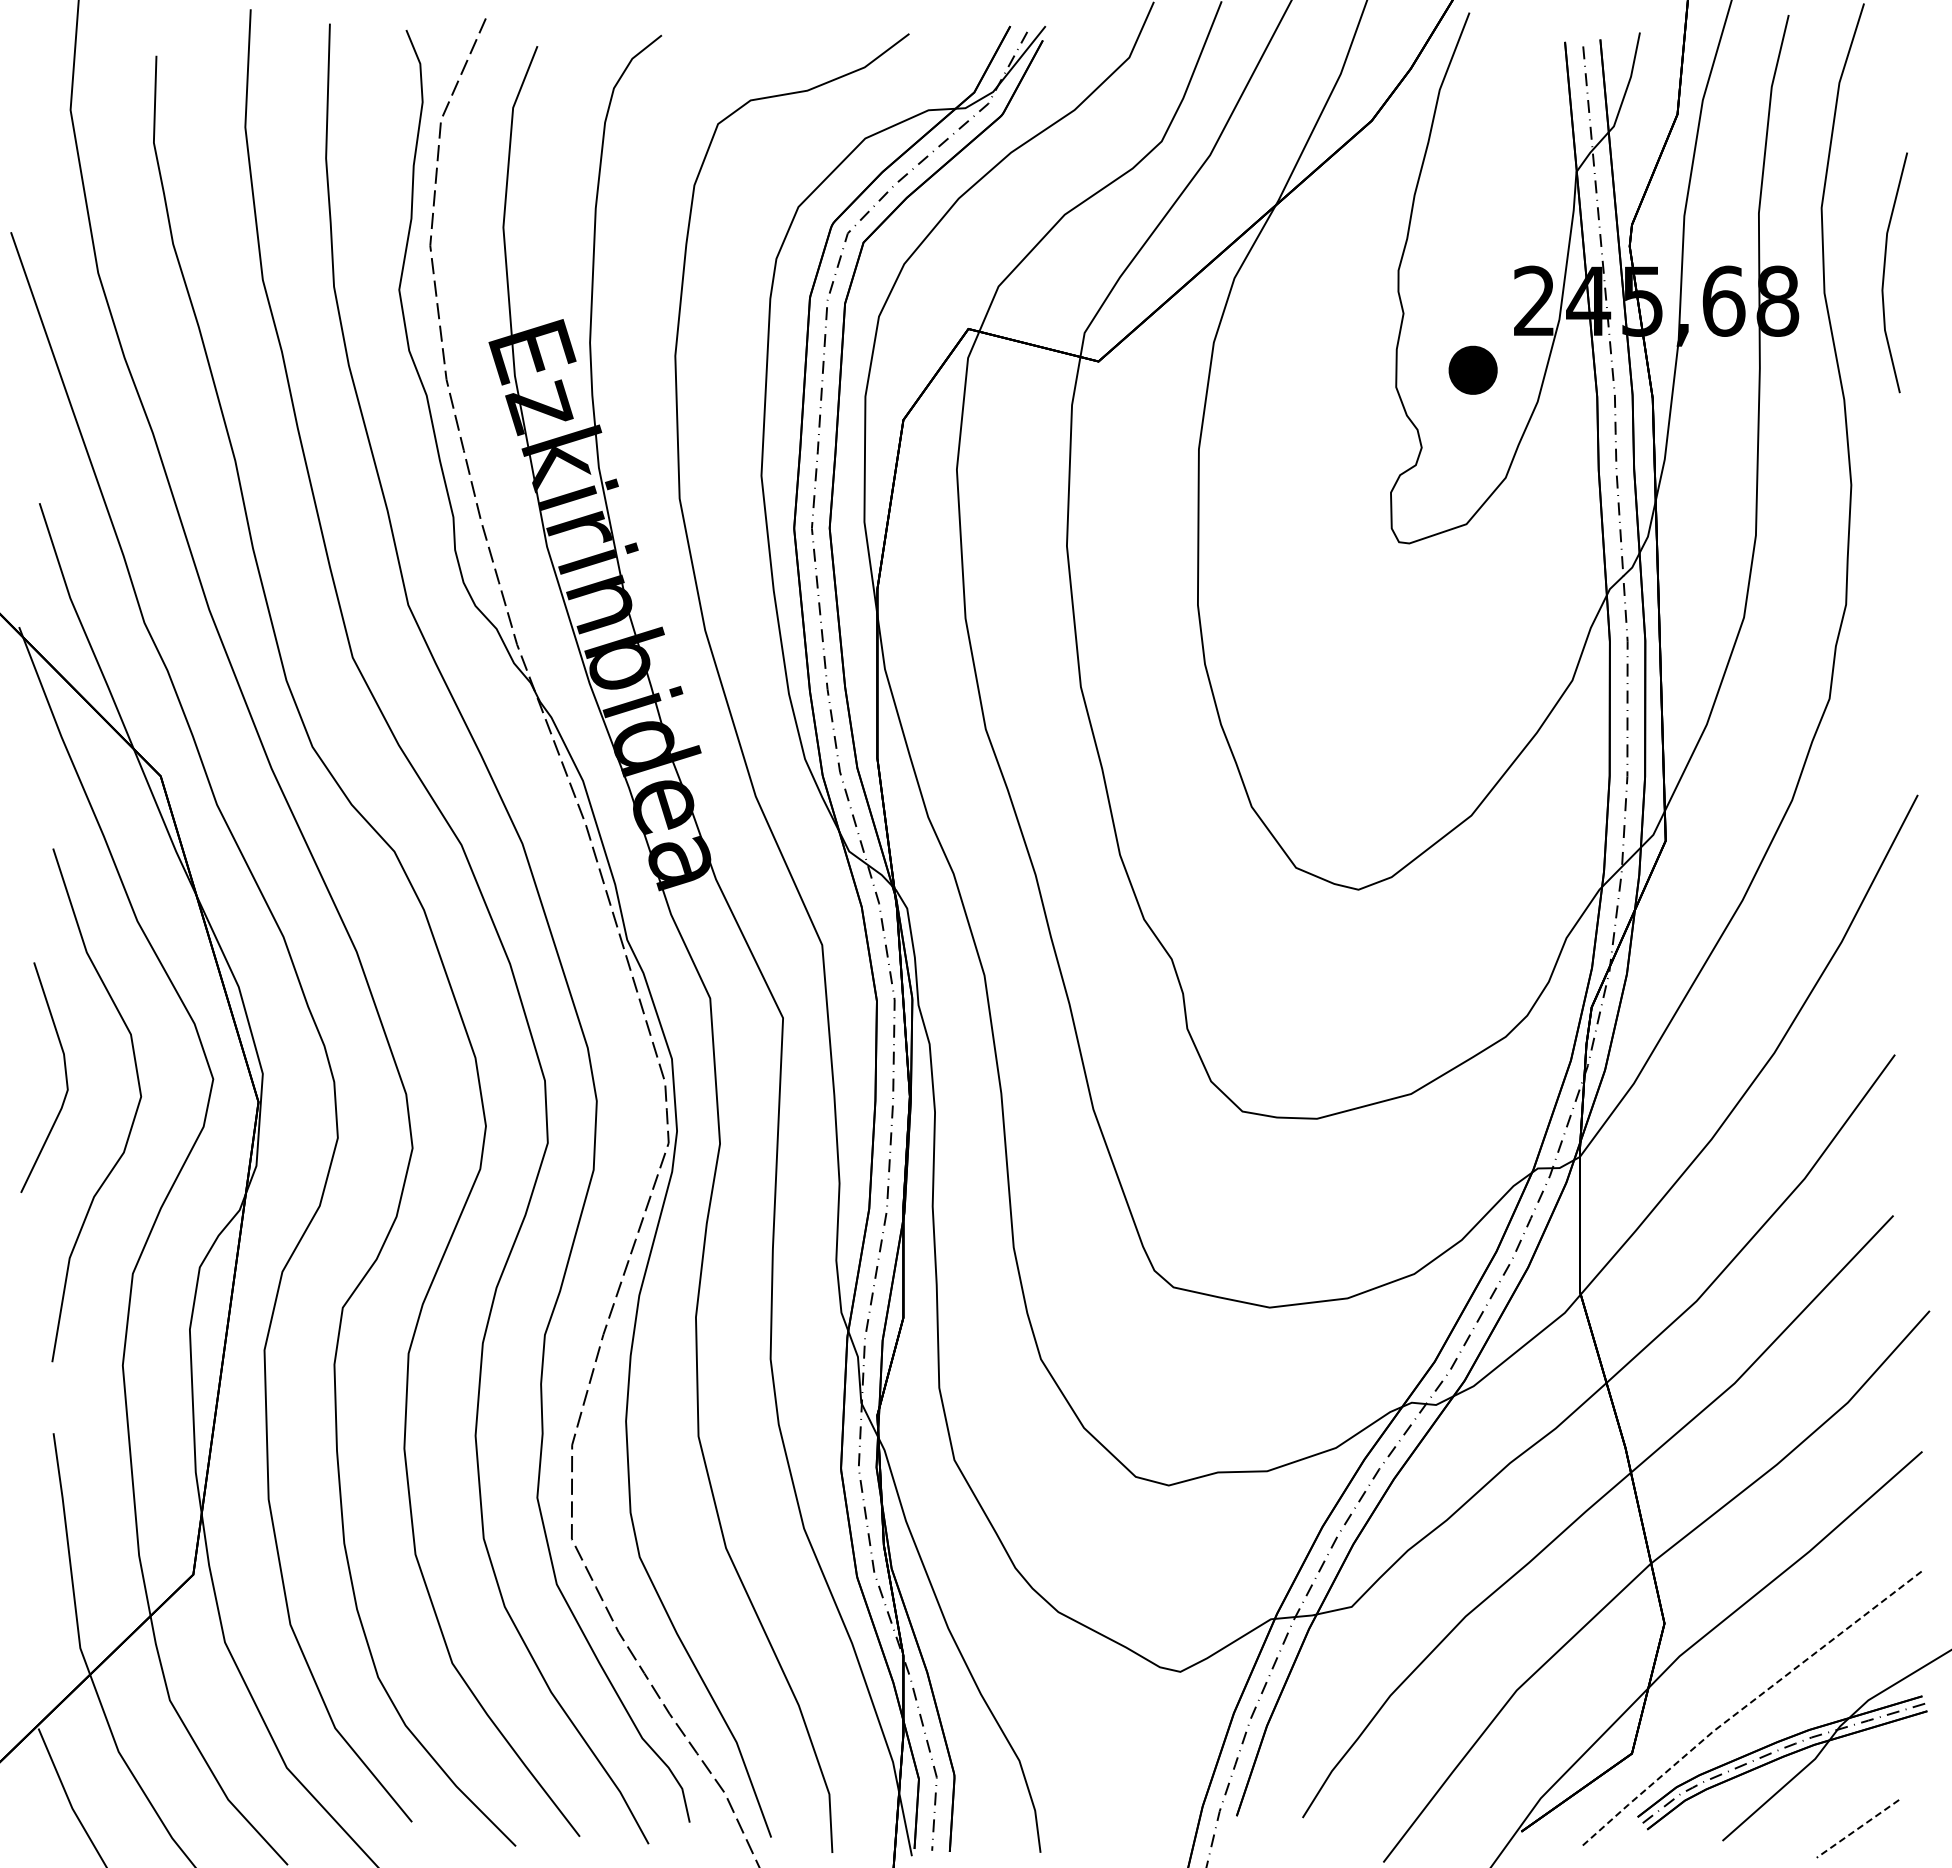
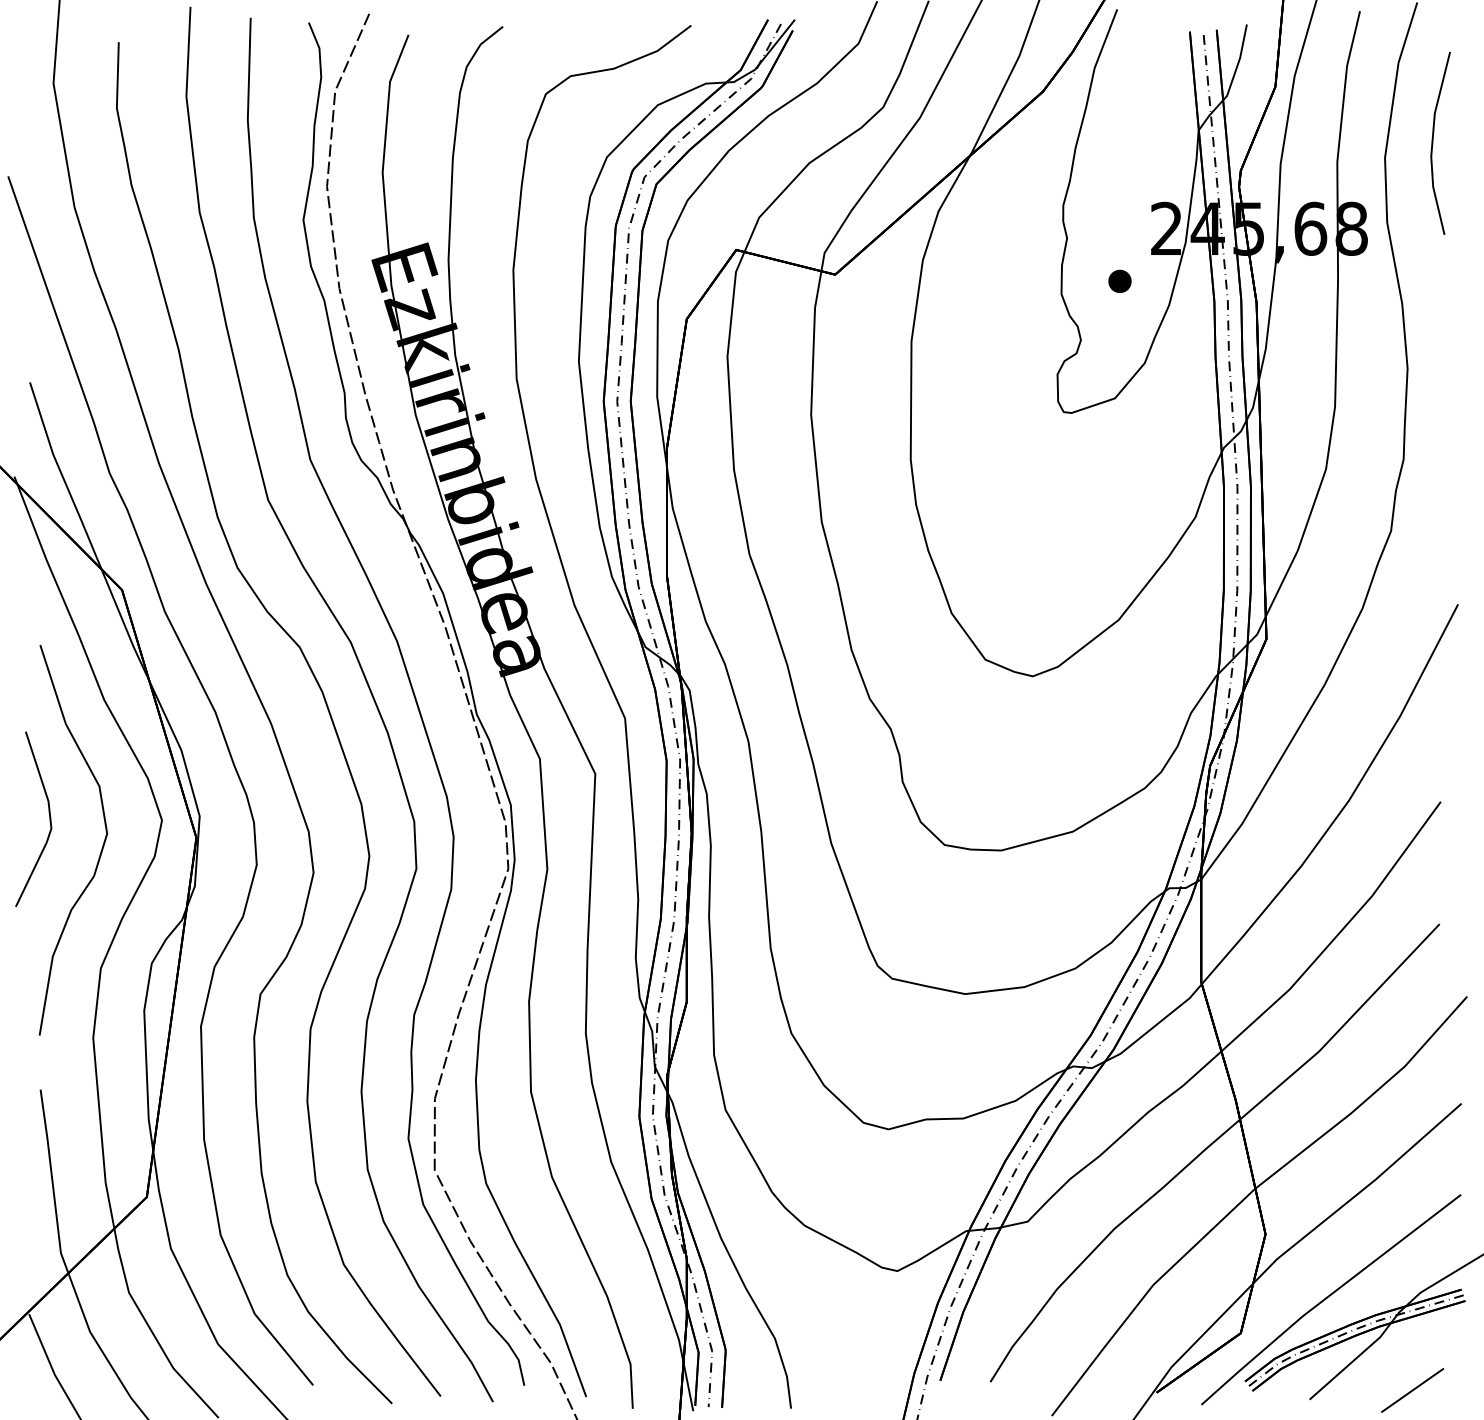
line: (1885, 269) -> (1433, 140), moved
part: (1472, 370) -> (1119, 281), size x0.62
line: (1746, 1706) -> (1327, 1297), dashed -> solid
line: (1857, 1829) -> (1412, 1390), dashed -> solid

